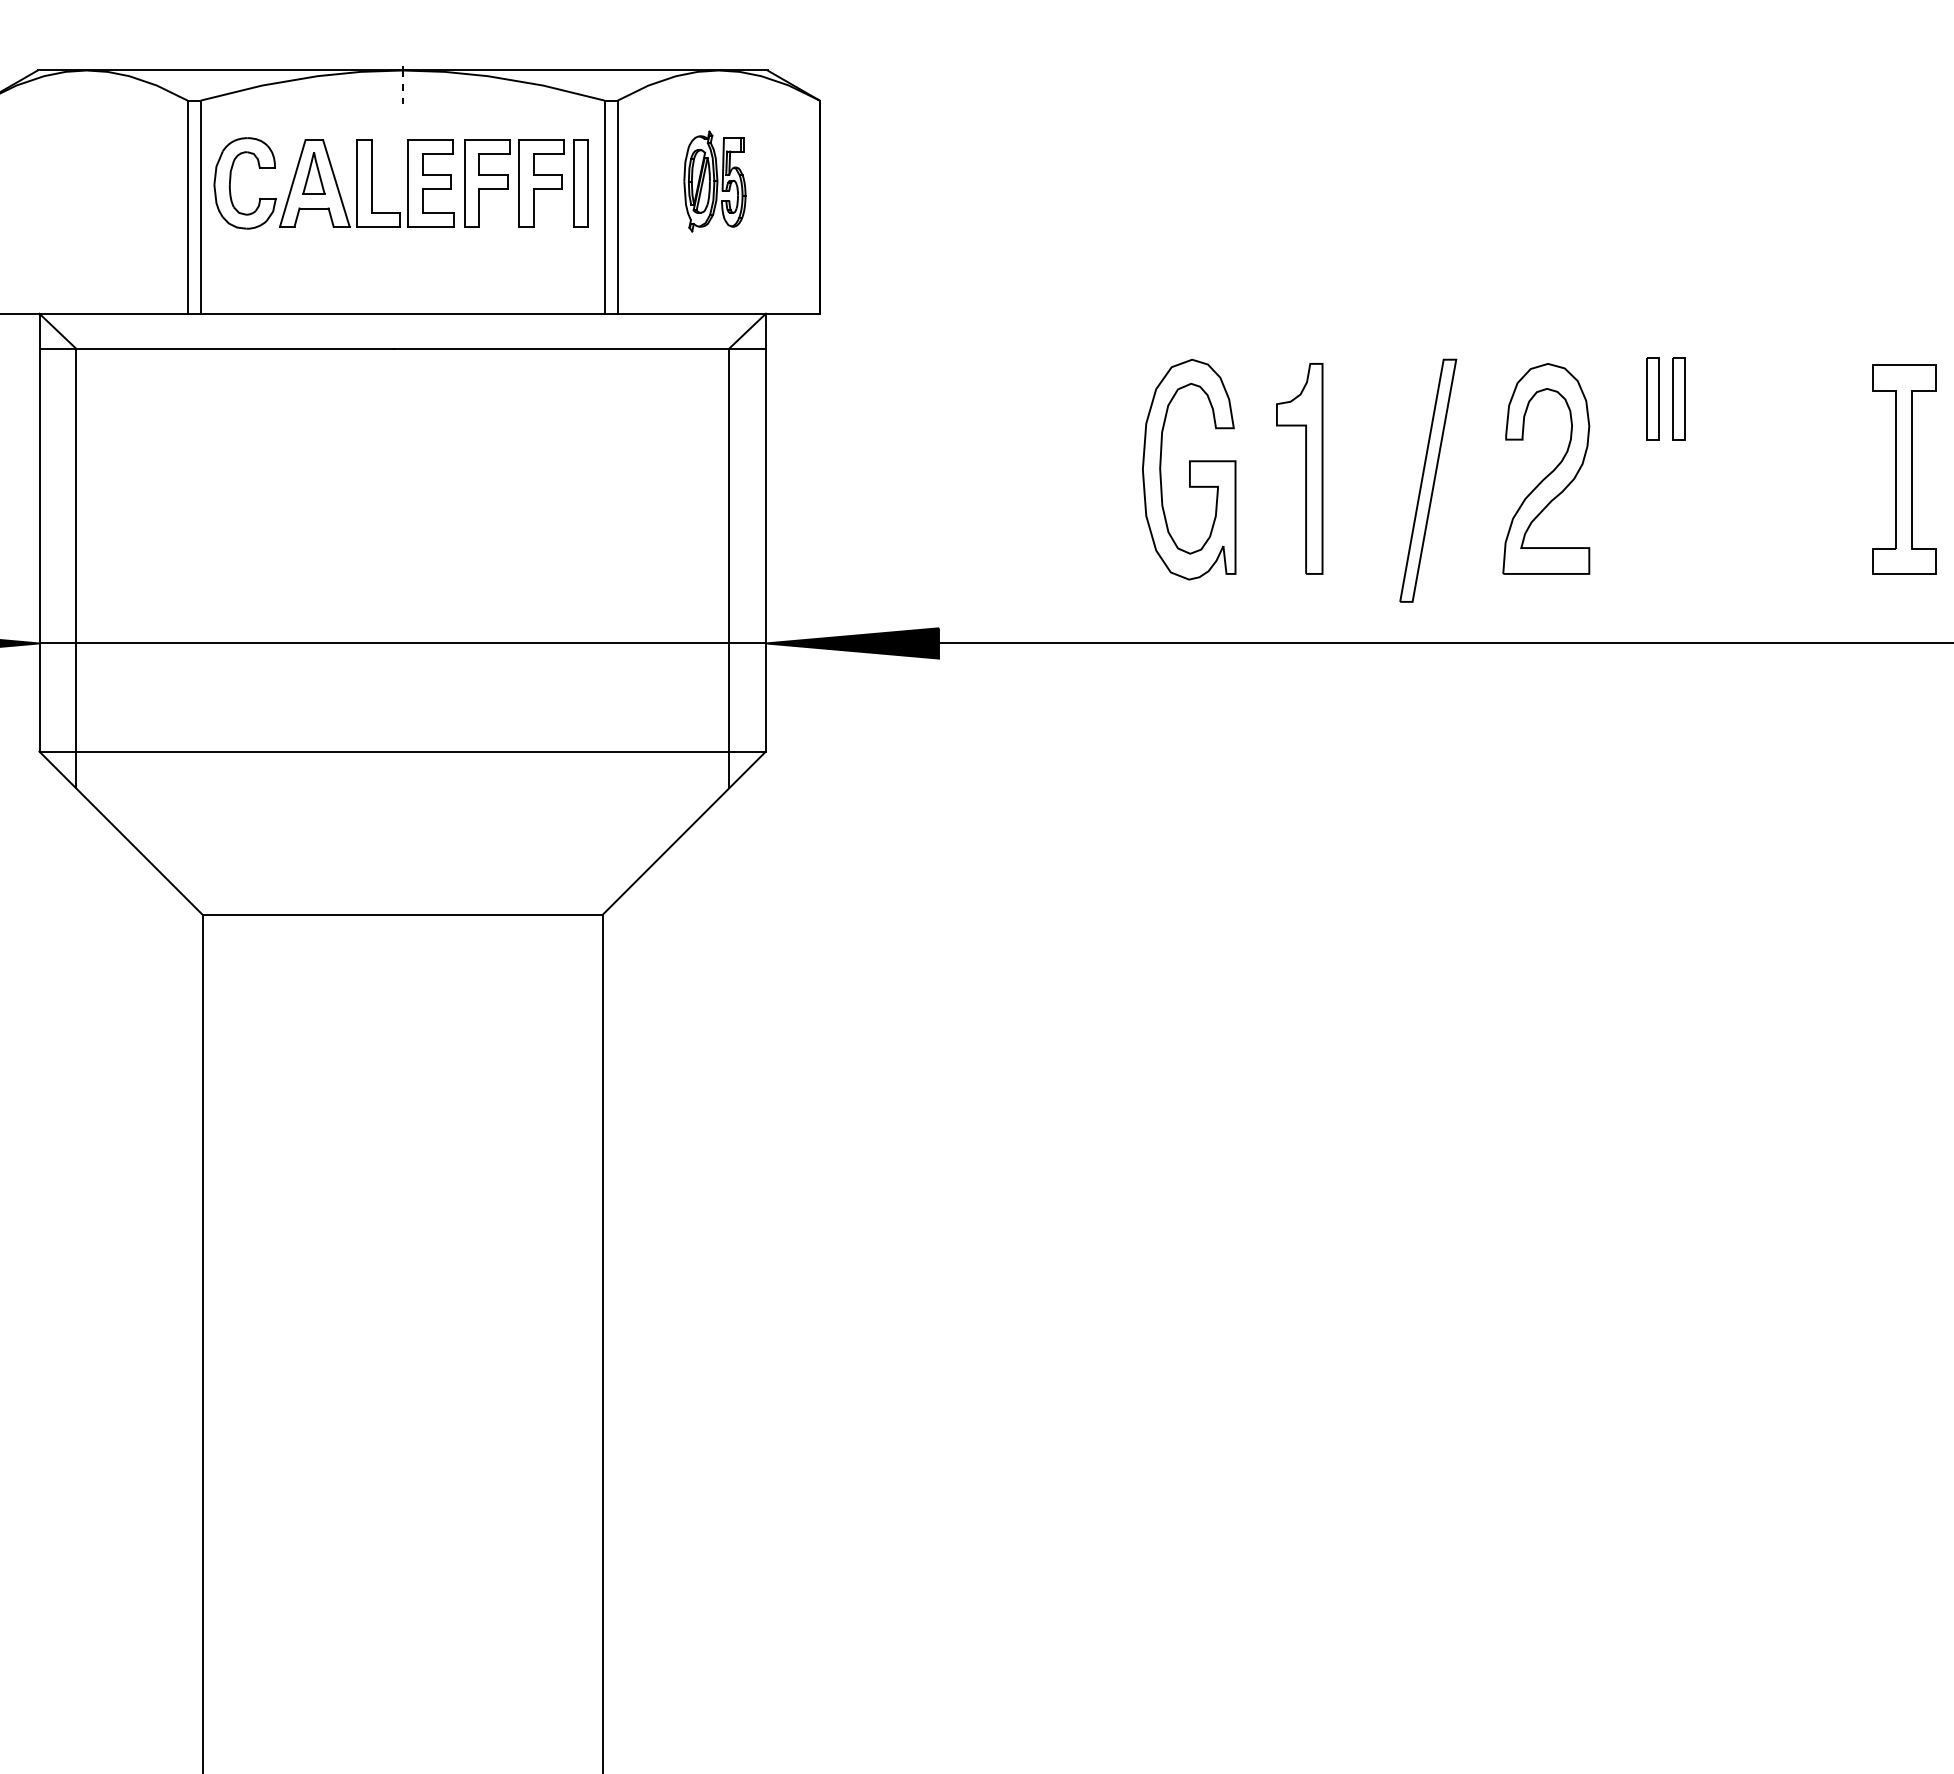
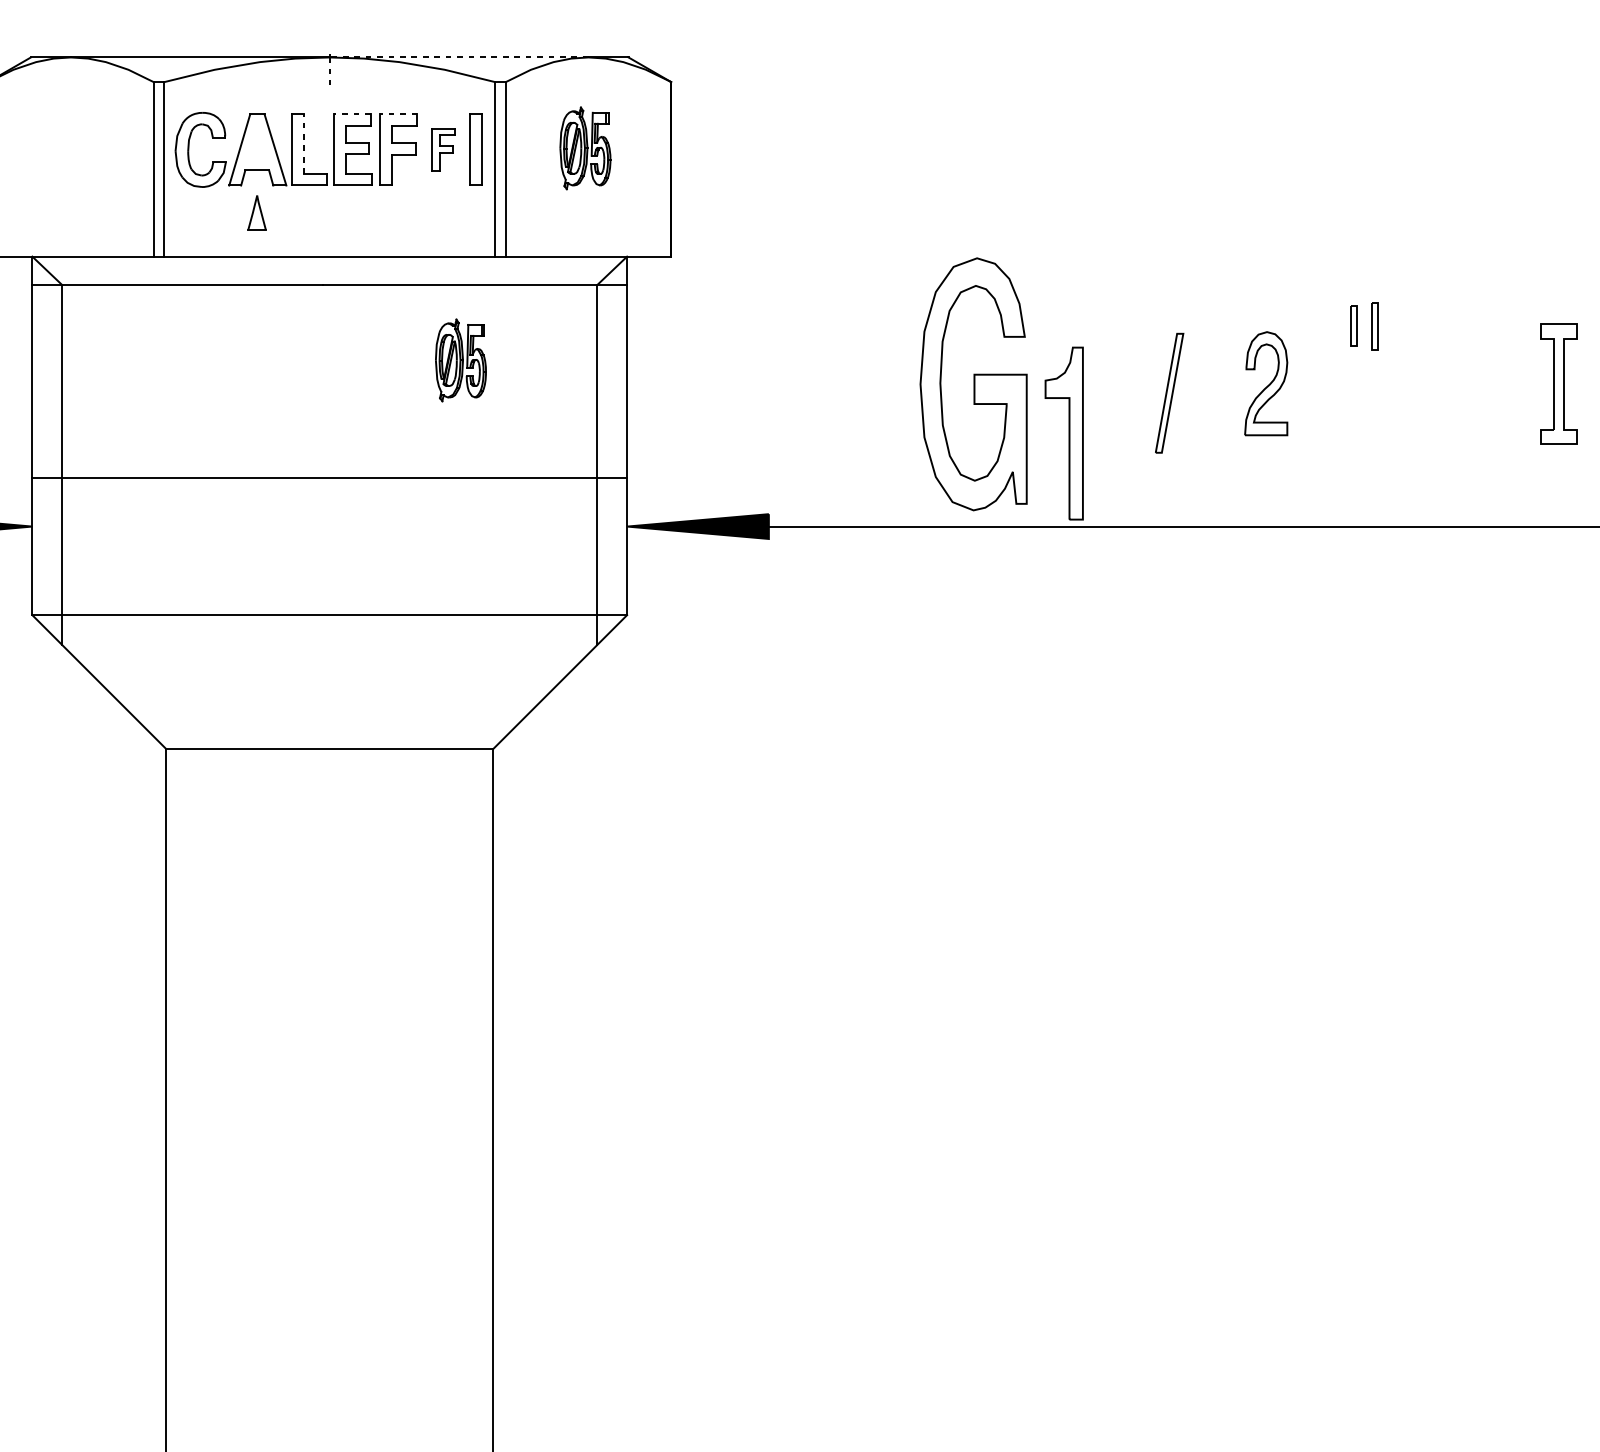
line: (560, 70) -> (458, 57), solid -> dashed
line: (429, 140) -> (351, 114), solid -> dashed
line: (487, 140) -> (399, 114), solid -> dashed
part: (313, 173) -> (256, 213), moved
line: (371, 175) -> (304, 143), solid -> dashed
part: (541, 183) -> (443, 149), size x0.6
part: (1652, 398) -> (1353, 326), size x0.6
part: (1678, 398) -> (1374, 326), size x0.7
part: (562, 440) -> (460, 360), added
part: (1299, 468) -> (1064, 433), moved
part: (1546, 468) -> (1266, 383), size x0.6
part: (1189, 469) -> (973, 384), size x1.4
part: (1904, 469) -> (1559, 384), size x0.7
part: (1428, 480) -> (1169, 393), size x0.6
line: (402, 643) -> (329, 478), moved

